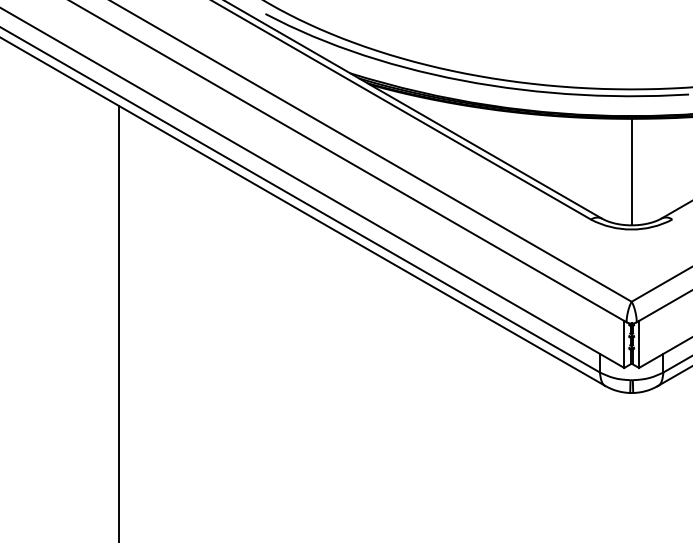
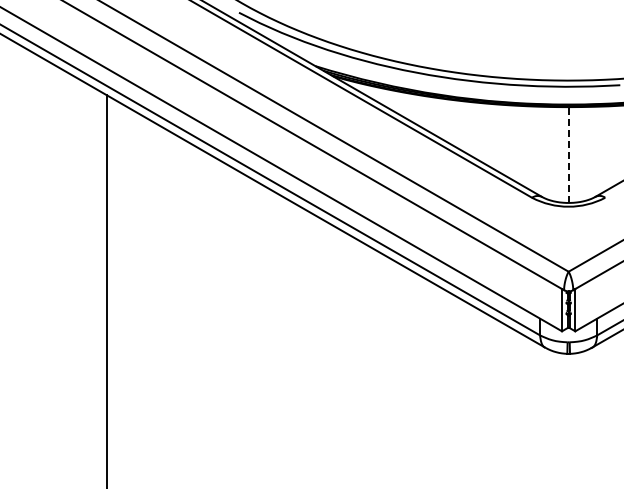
line: (631, 171) -> (568, 154), solid -> dashed

